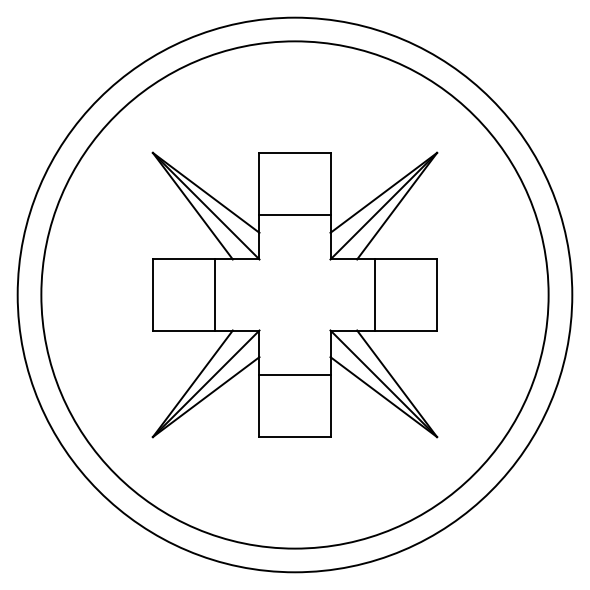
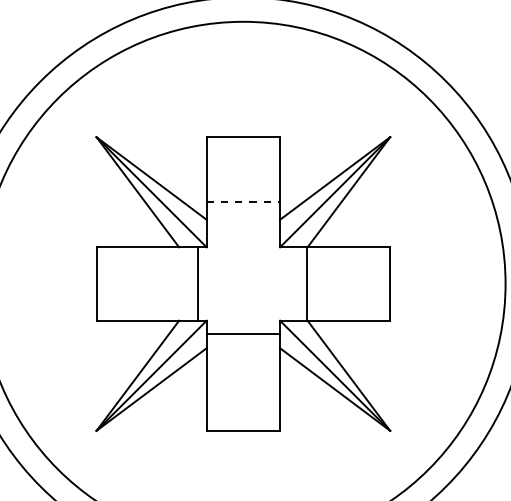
line: (295, 215) -> (243, 201), solid -> dashed
line: (215, 294) -> (198, 283), moved
line: (374, 294) -> (306, 283), moved
line: (294, 374) -> (242, 334), moved

